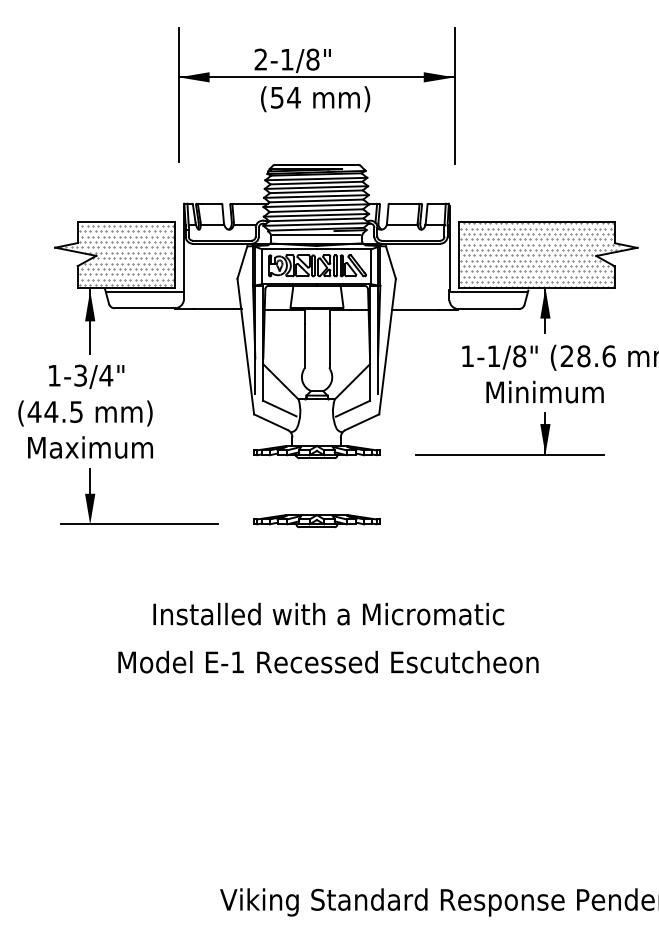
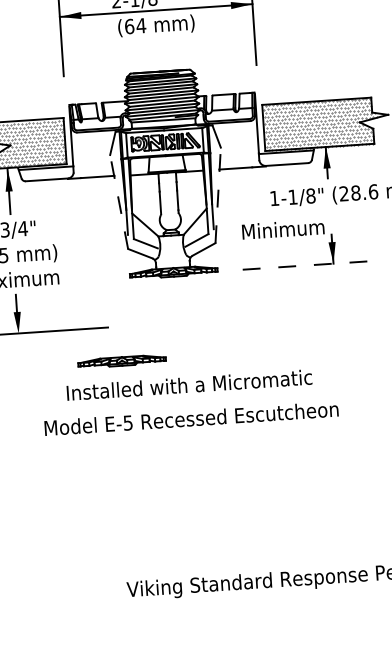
text: (276, 97) -> (129, 26), (54 -> (64
line: (245, 346) -> (118, 201), solid -> dashed
line: (387, 346) -> (218, 195), solid -> dashed
text: (544, 391) -> (282, 228), moved
line: (510, 454) -> (309, 265), solid -> dashed
part: (316, 521) -> (121, 361), moved
text: (237, 662) -> (128, 423), E-1 -> E-5

